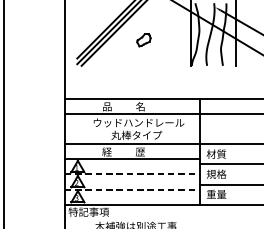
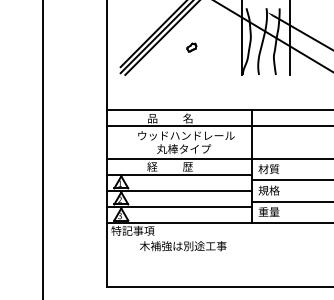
part: (143, 40) -> (191, 47), size x0.62
line: (132, 174) -> (179, 190), dashed -> solid
line: (132, 189) -> (179, 206), dashed -> solid

